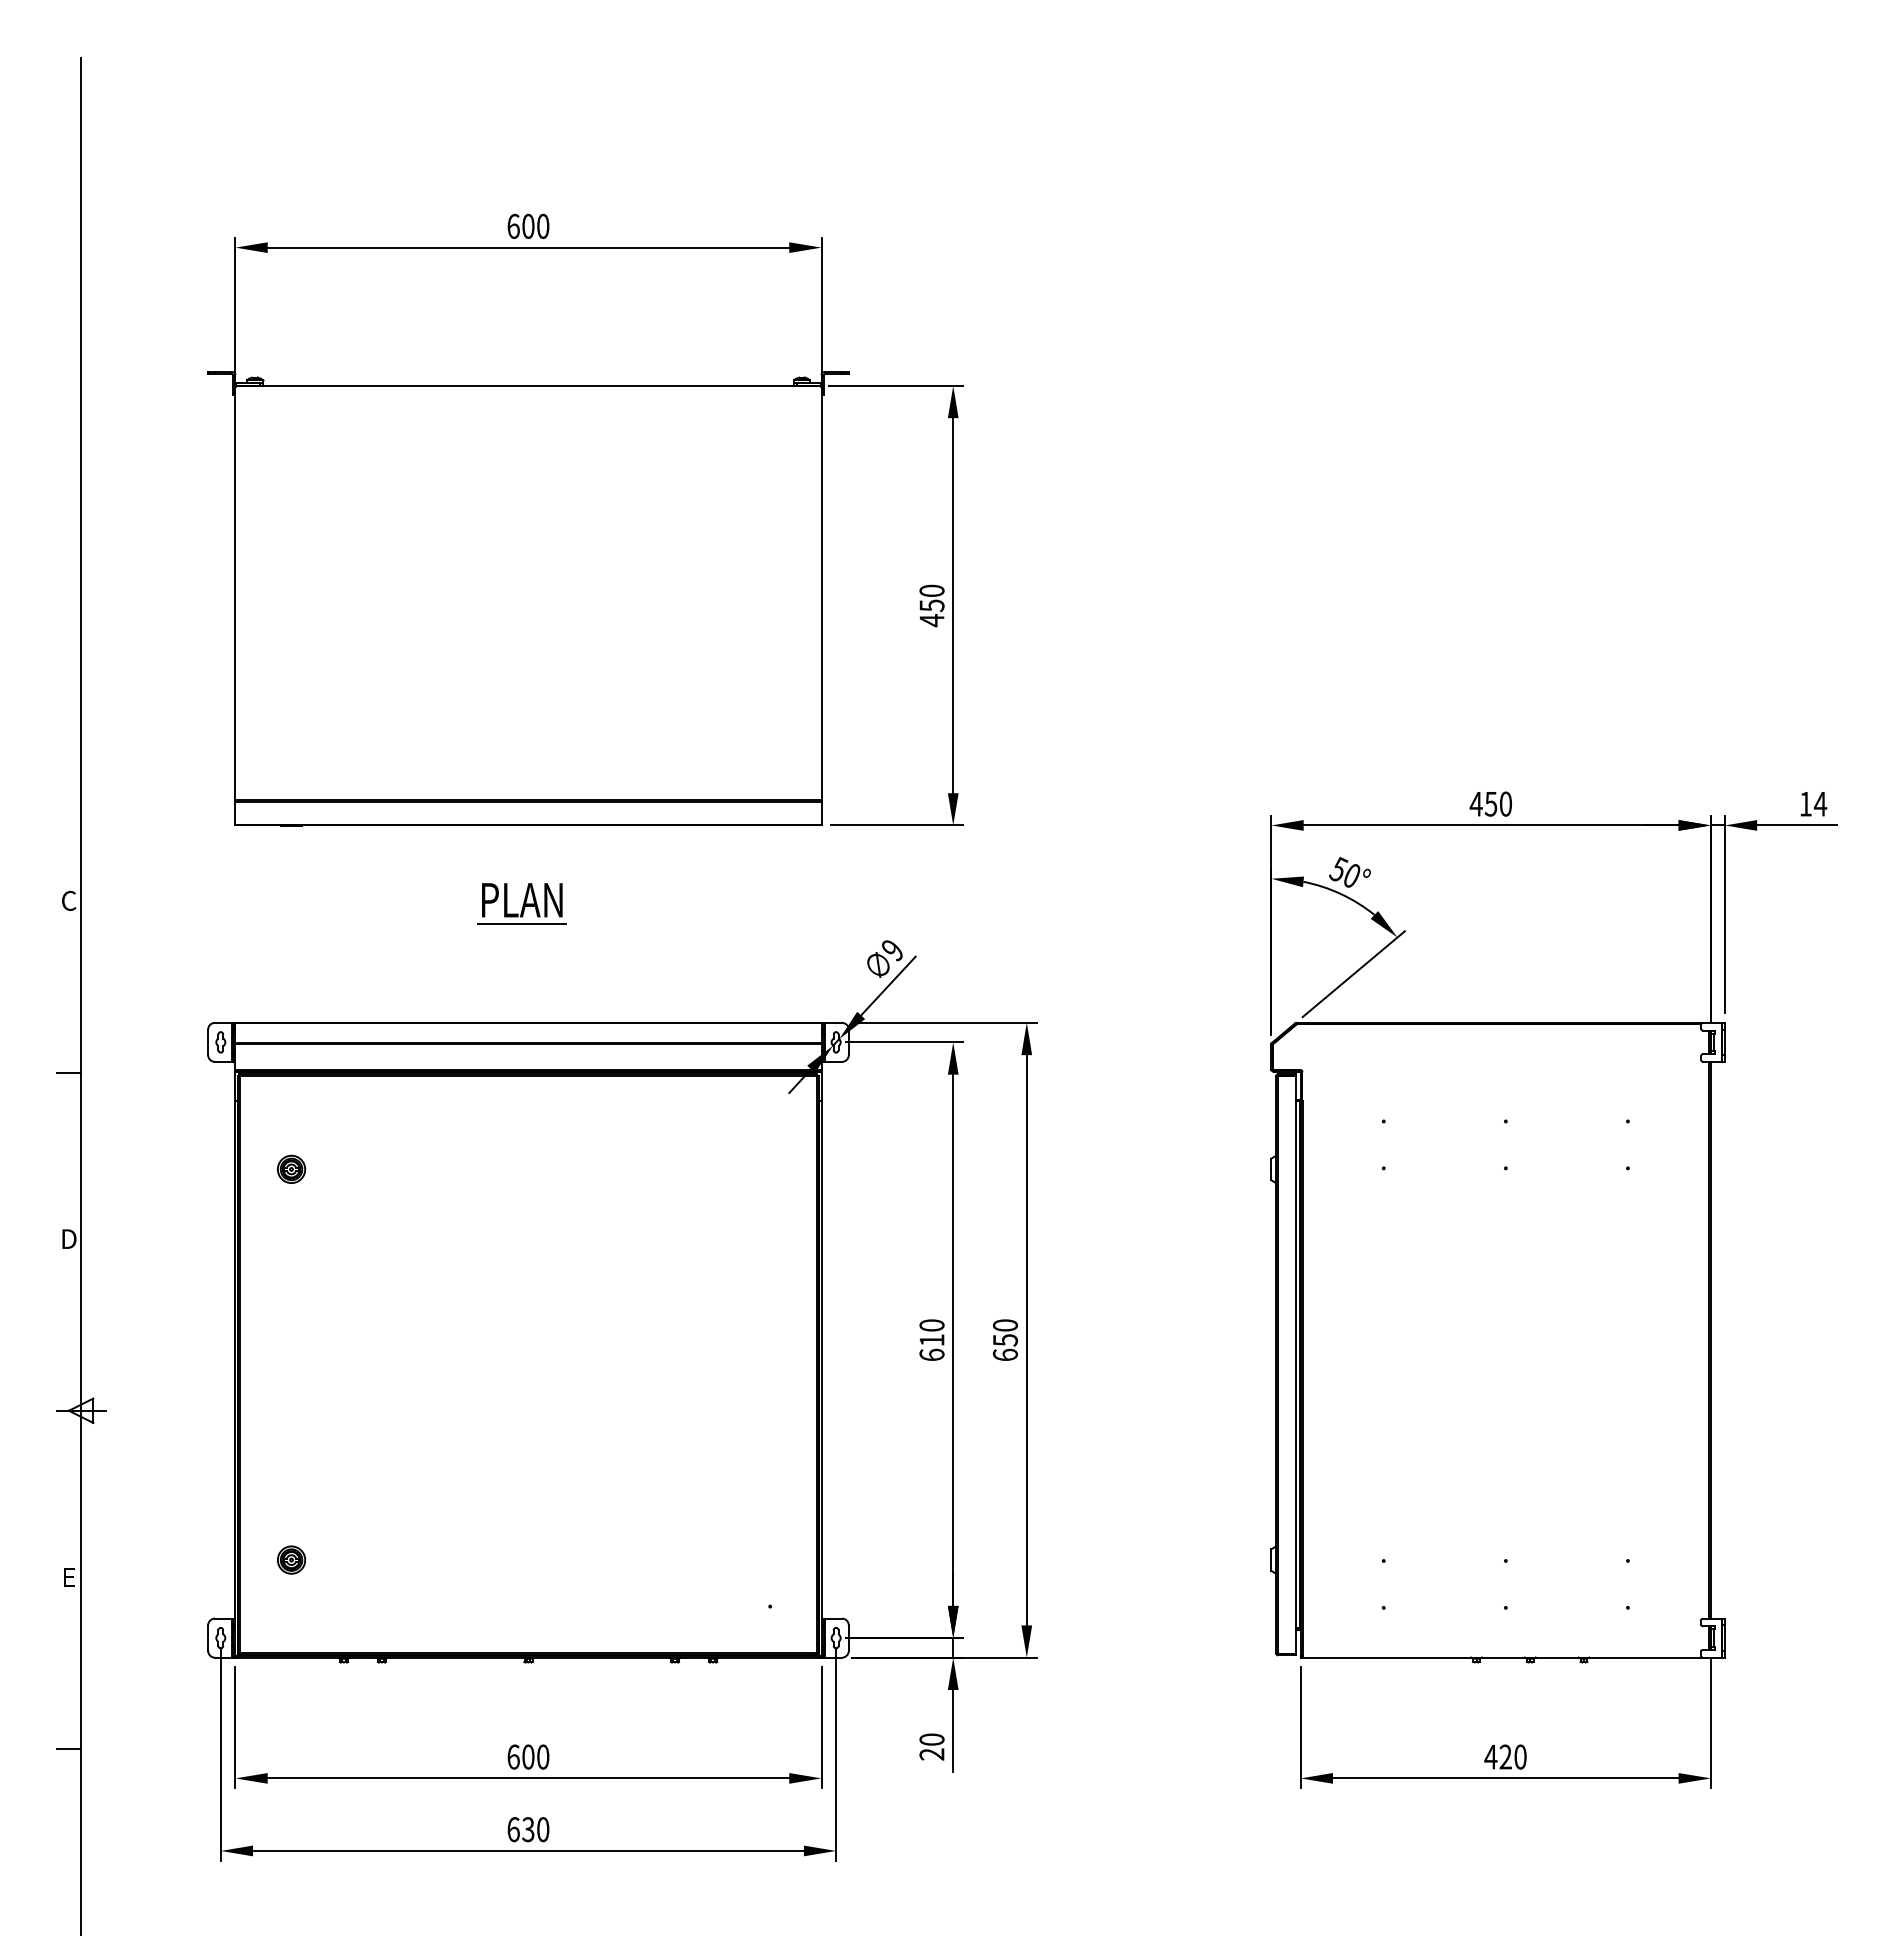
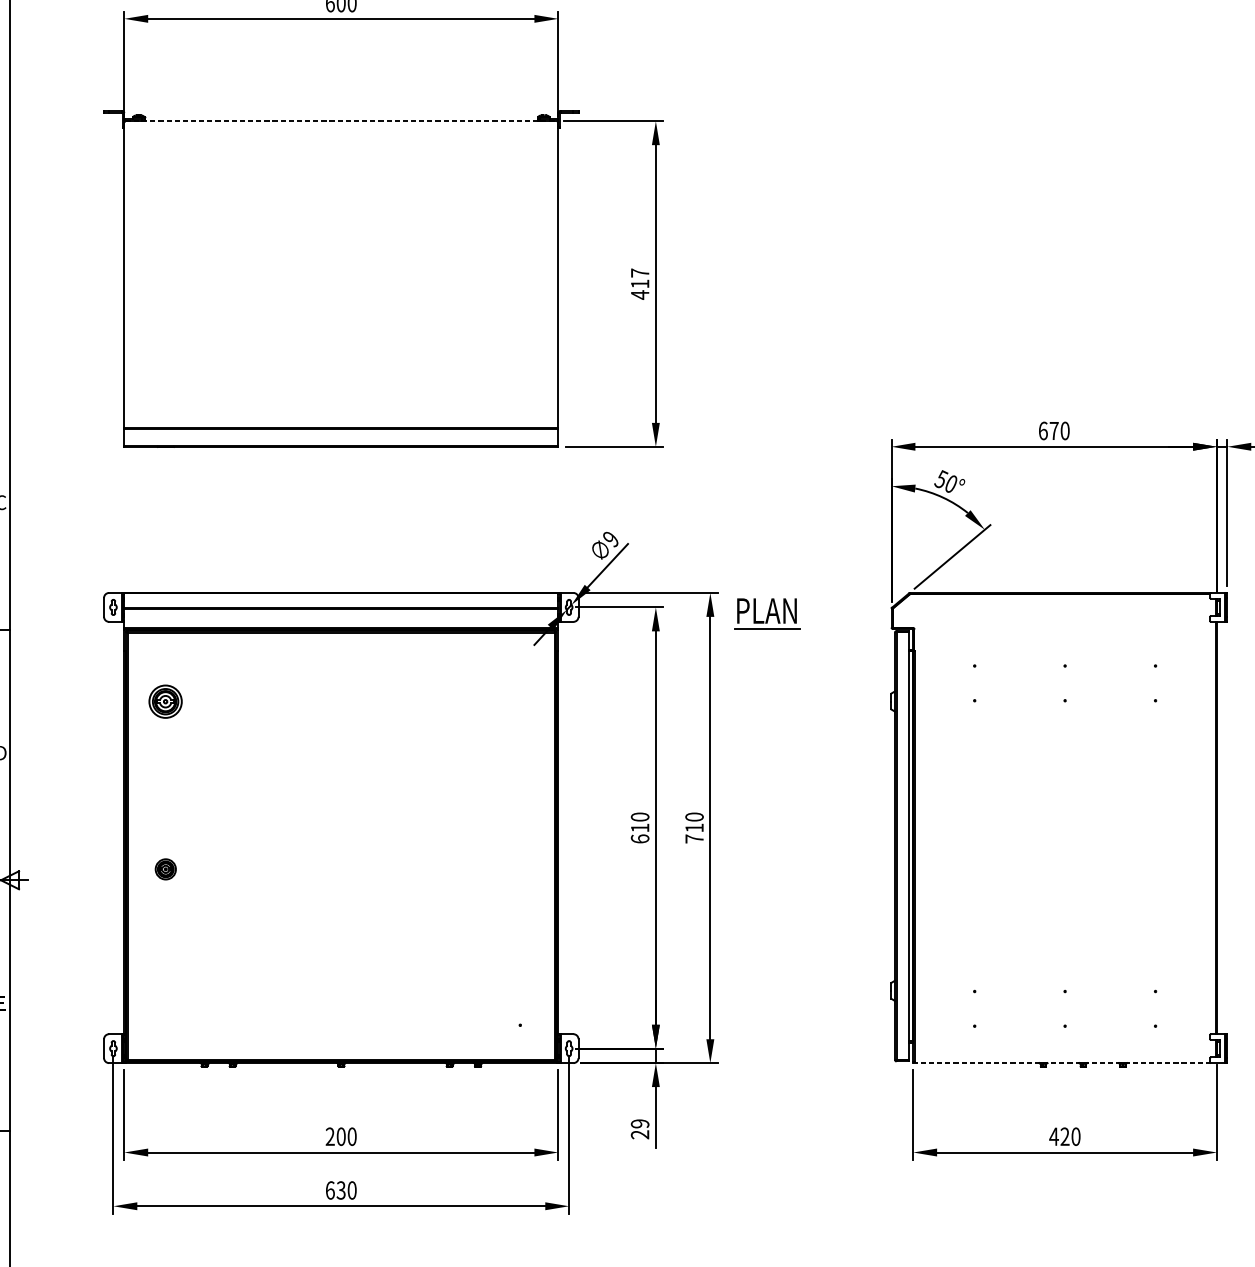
line: (528, 385) -> (341, 120), solid -> dashed
text: (931, 598) -> (639, 278), 450 -> 417
text: (1483, 803) -> (1048, 430), 450 -> 670
part: (521, 903) -> (766, 613), moved
part: (291, 1168) -> (165, 700), size x1.6
text: (1005, 1347) -> (694, 833), 650 -> 710
part: (291, 1559) -> (165, 868), moved
line: (1501, 1657) -> (1061, 1062), solid -> dashed
text: (931, 1739) -> (639, 1123), 20 -> 29
text: (513, 1756) -> (330, 1136), 600 -> 200

